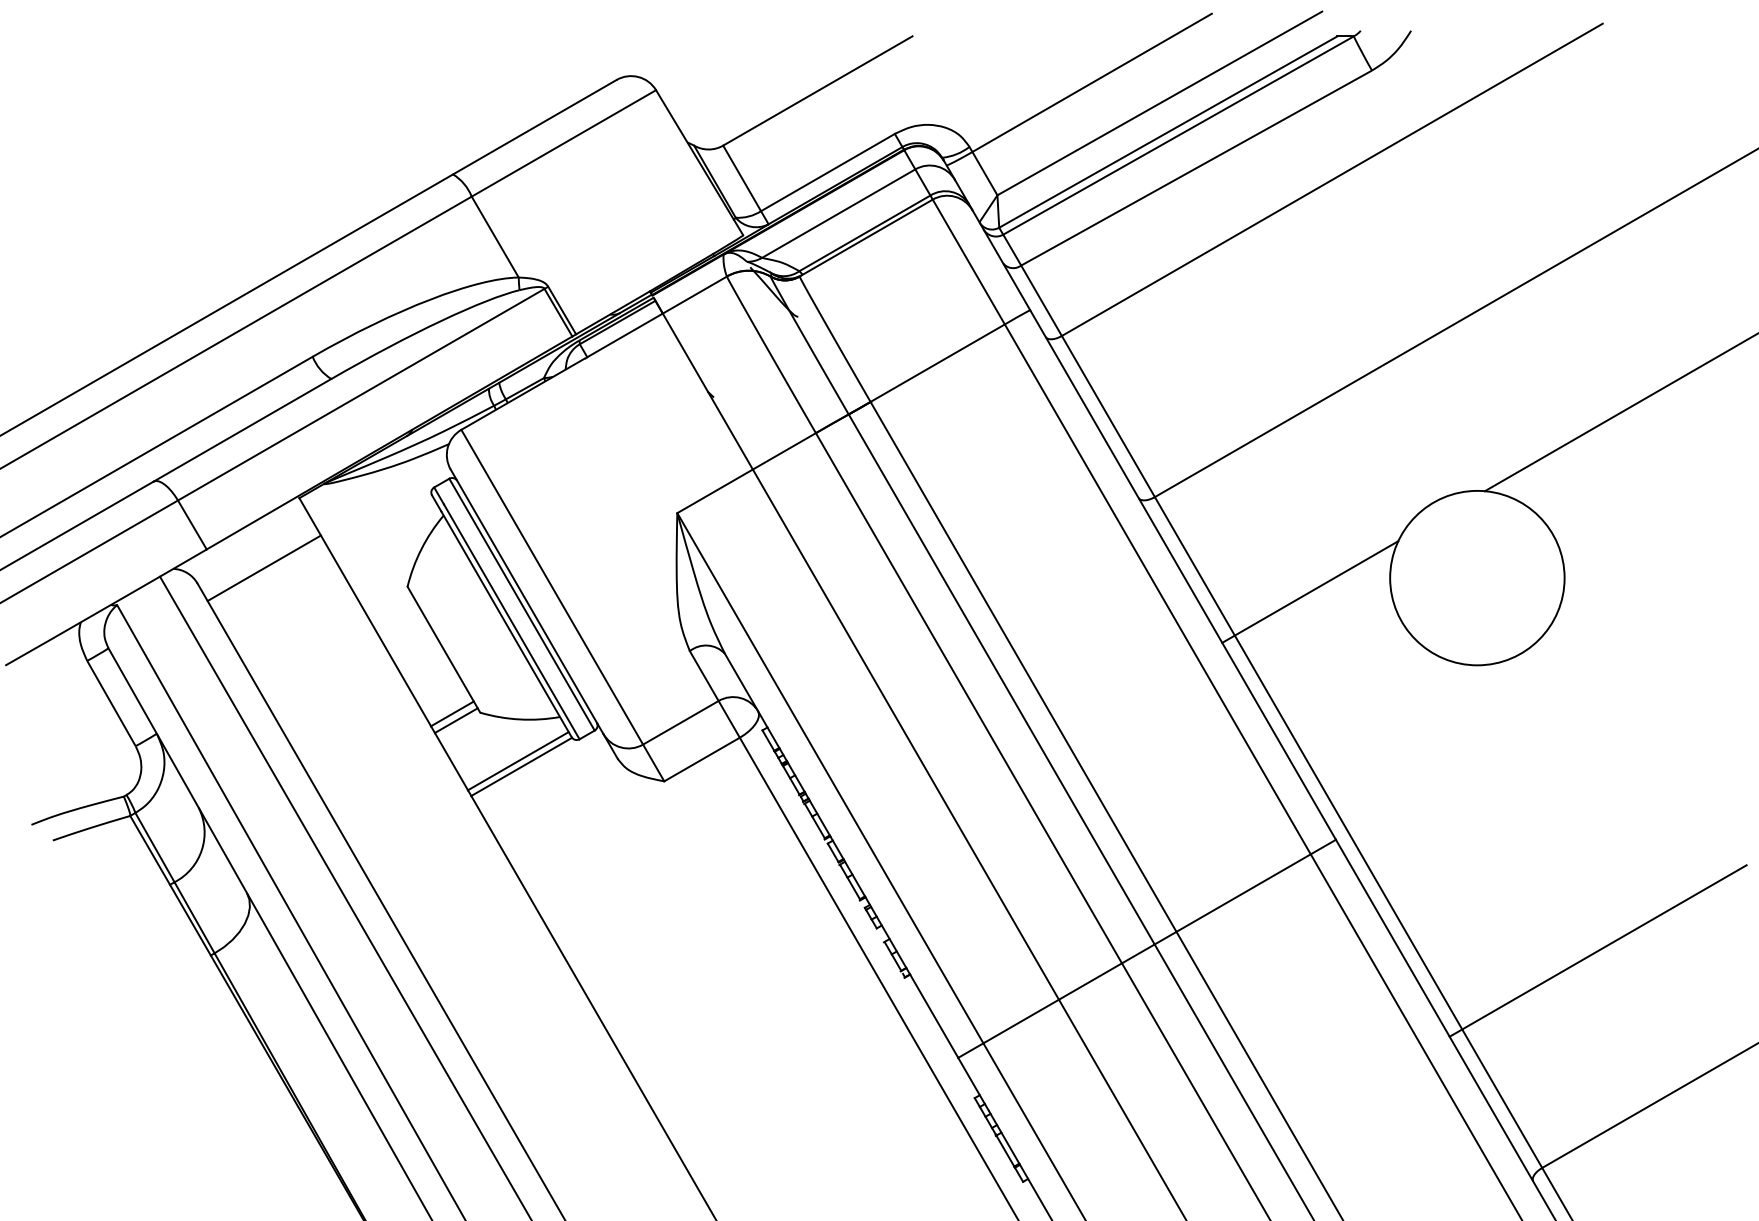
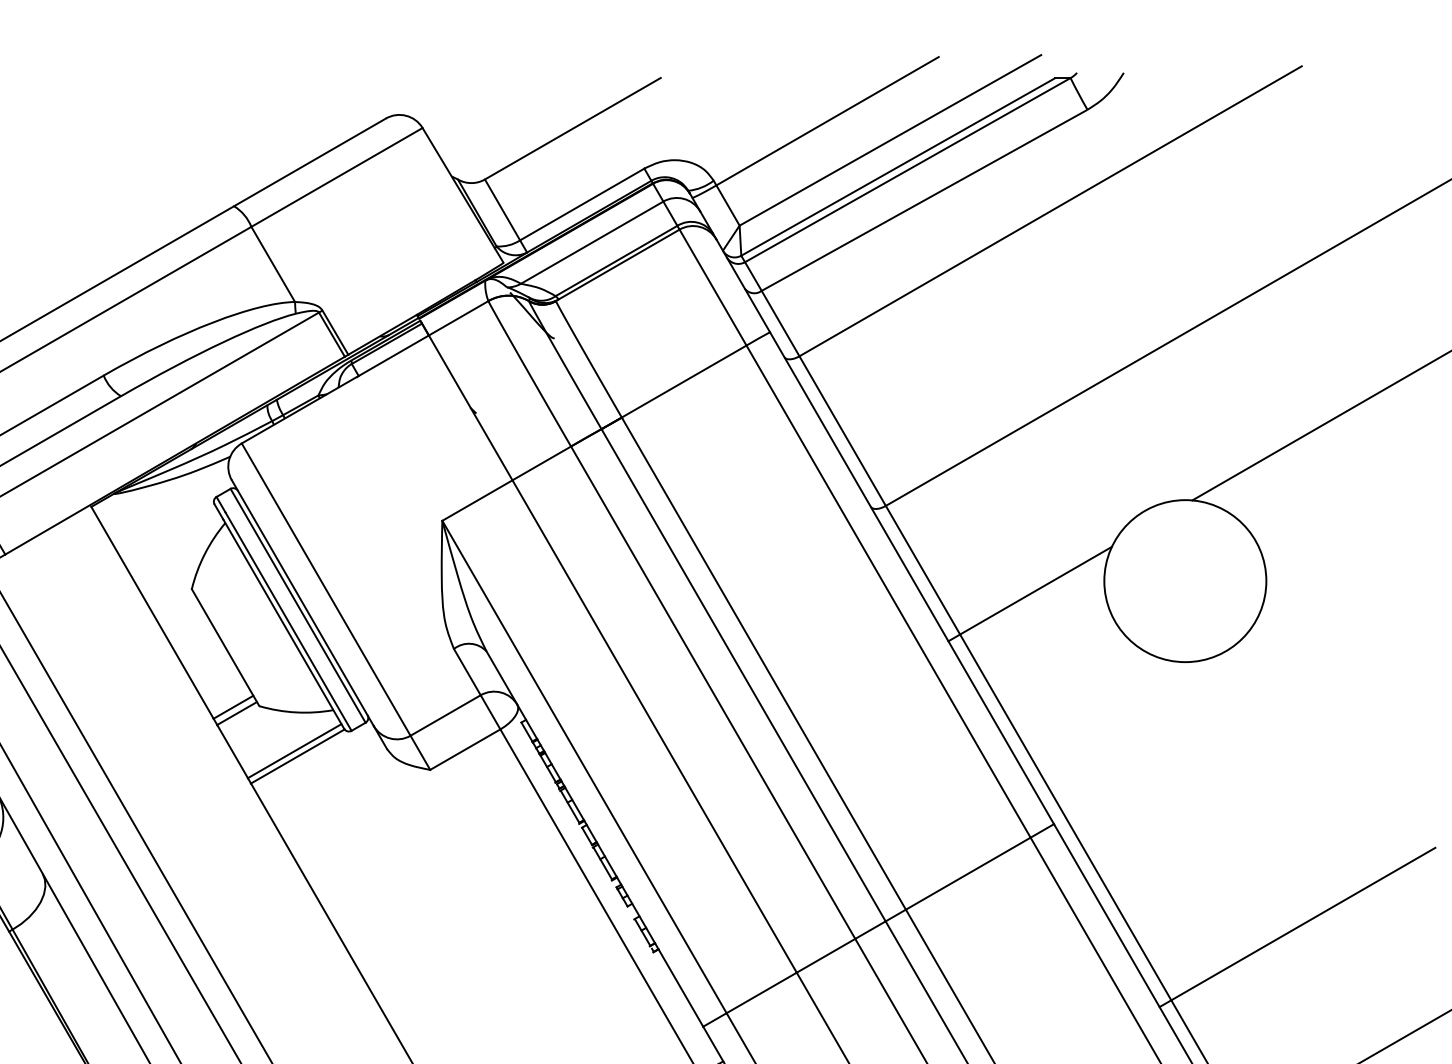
line: (263, 568) -> (58, 572), removed

